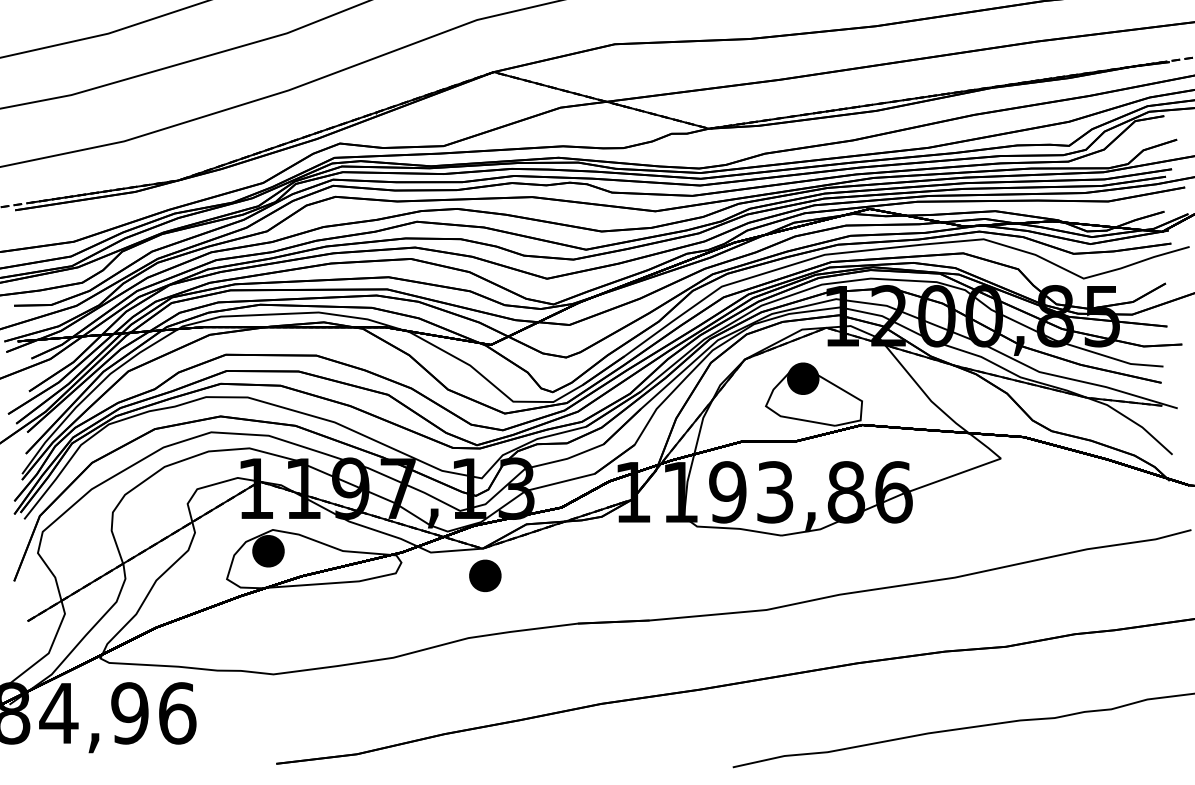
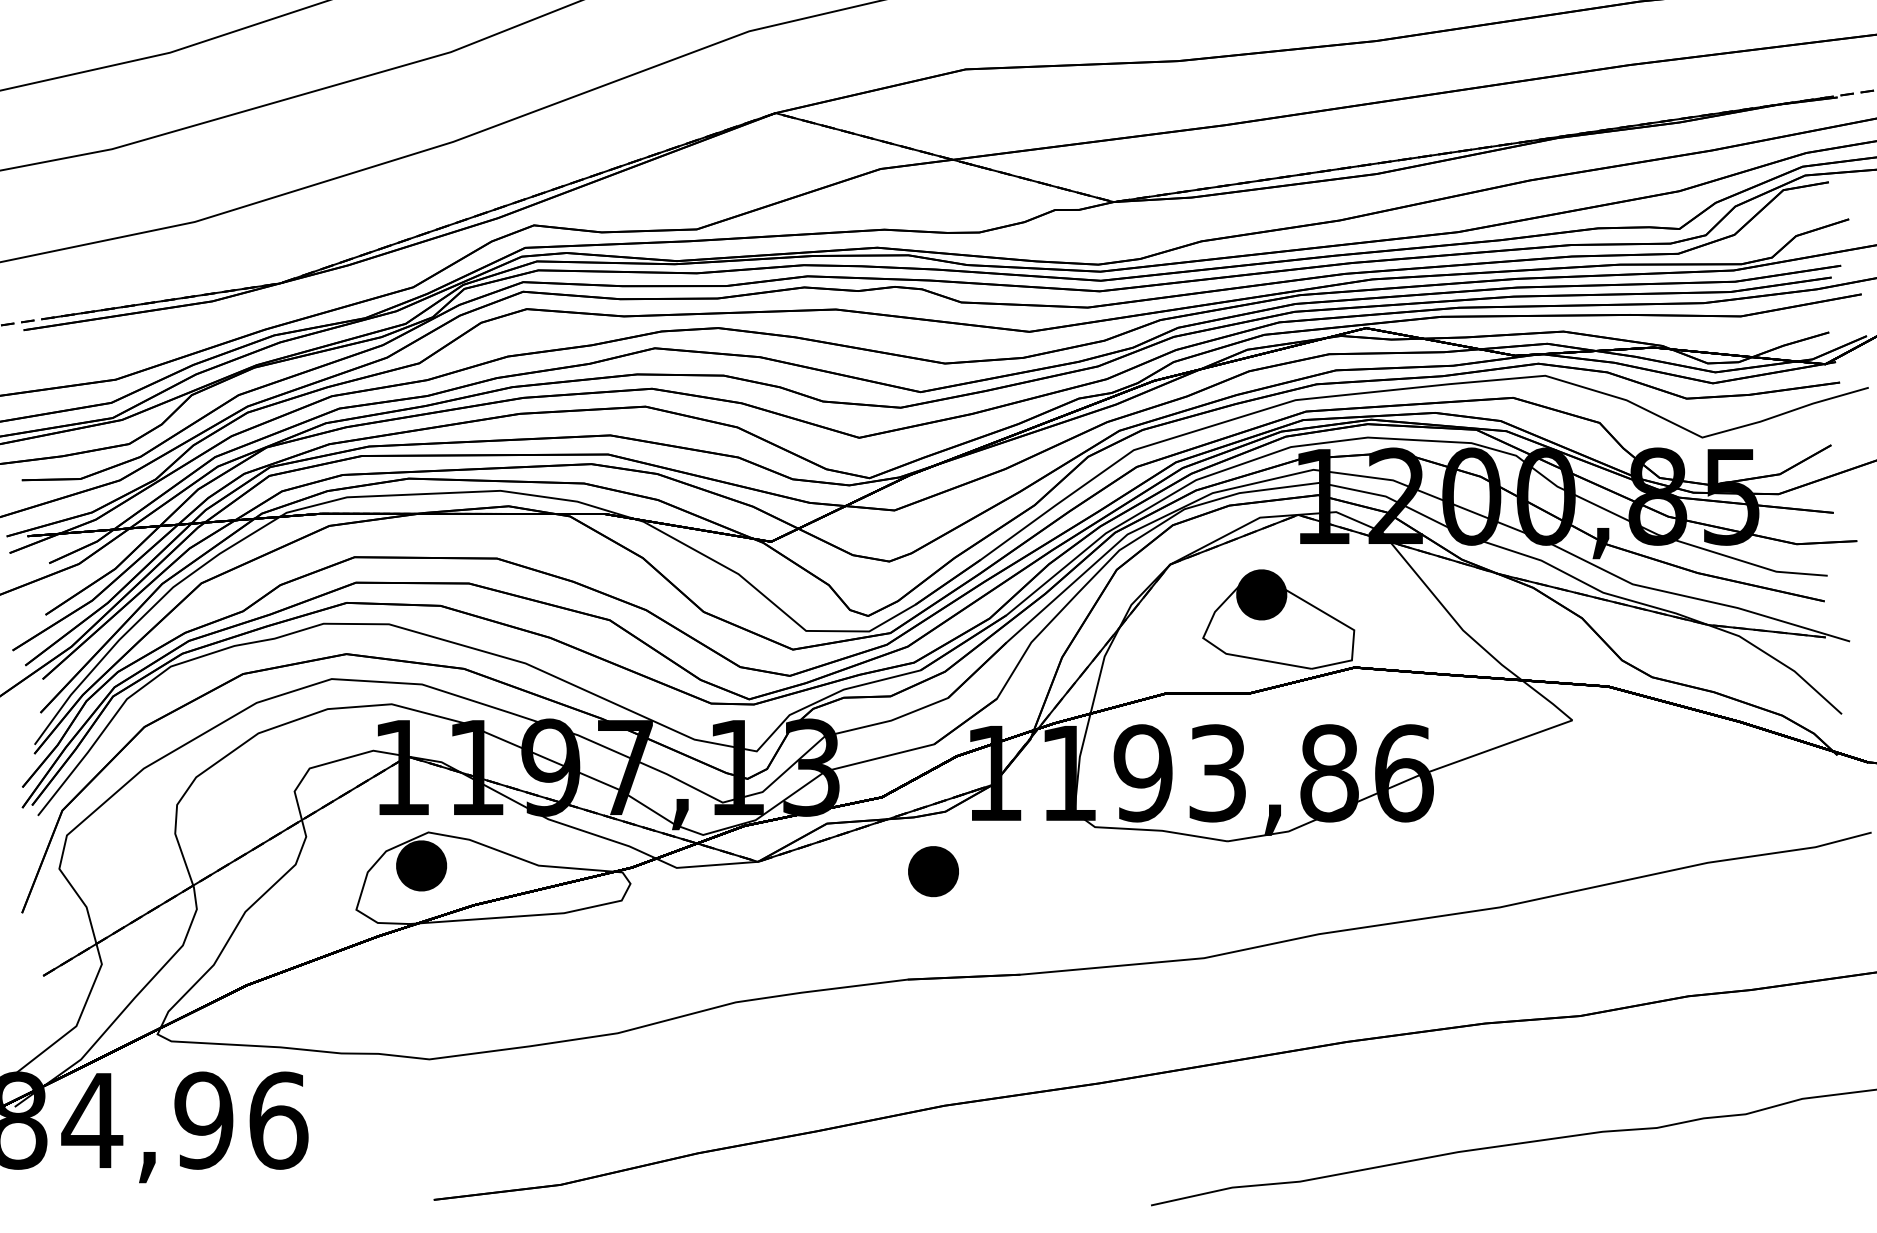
part: (485, 575) -> (933, 871), moved

